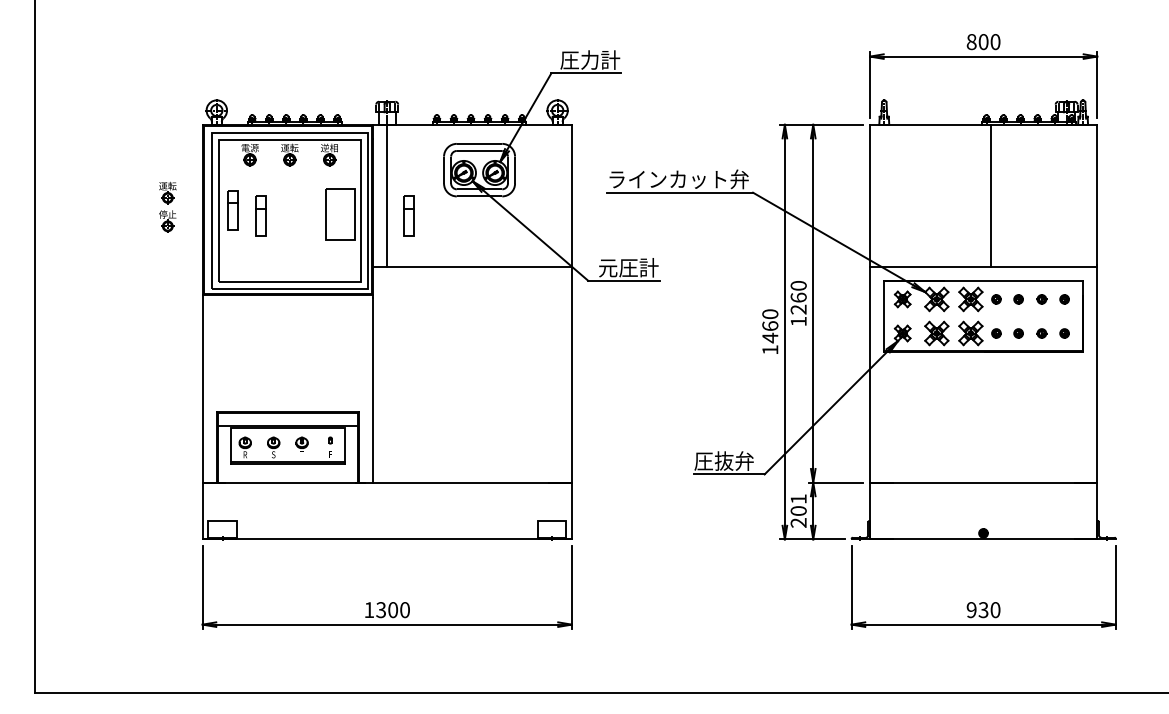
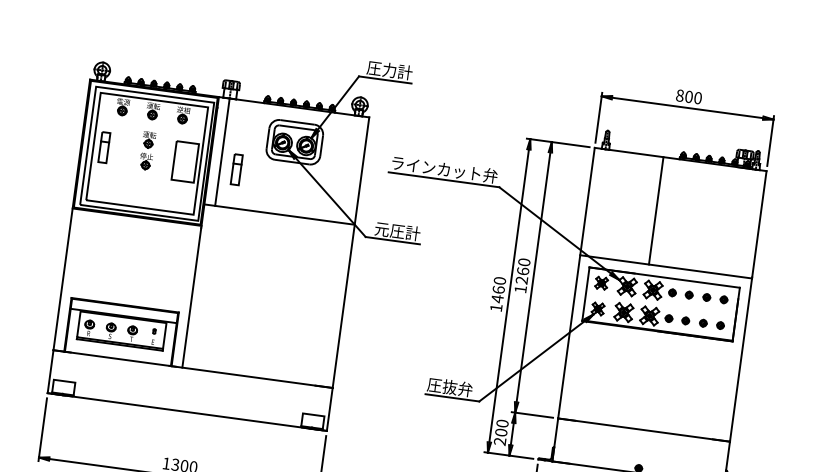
line: (990, 195) -> (655, 210), moved
part: (167, 206) -> (147, 150), moved
part: (260, 215) -> (124, 154), removed
text: (798, 498) -> (502, 423), 201 -> 200

